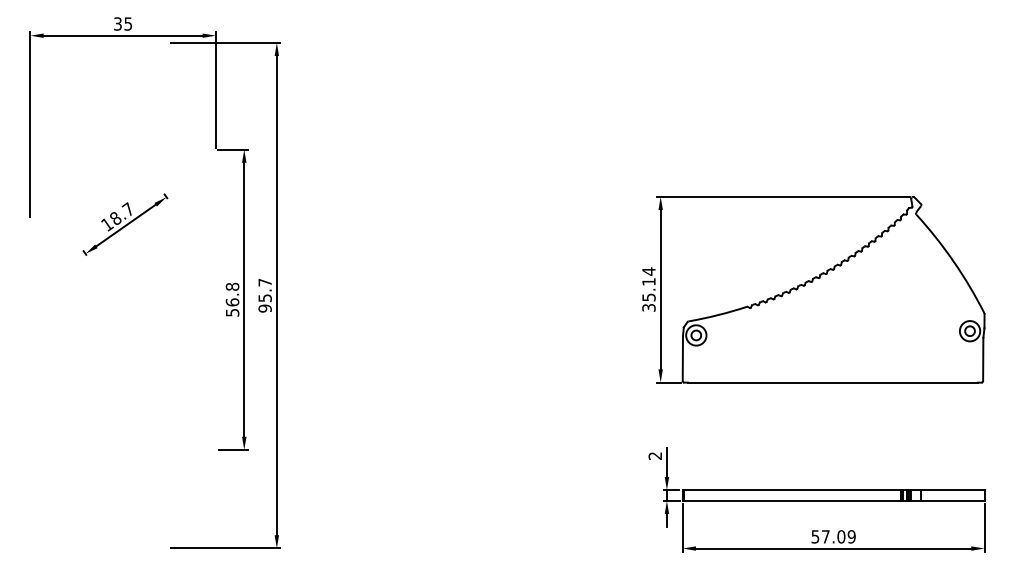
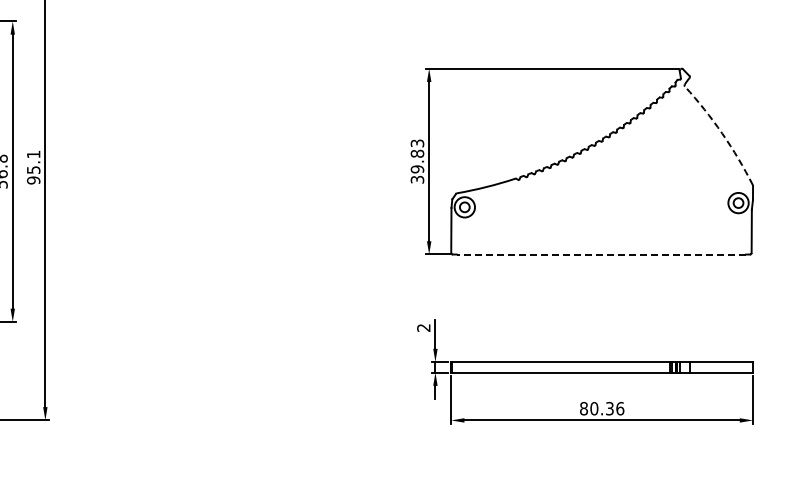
arc: (953, 261) -> (722, 133), solid -> dashed
text: (264, 282) -> (33, 154), 95.7 -> 95.1
text: (648, 284) -> (417, 156), 35.14 -> 39.83
line: (832, 382) -> (601, 254), solid -> dashed
text: (833, 536) -> (602, 408), 57.09 -> 80.36

